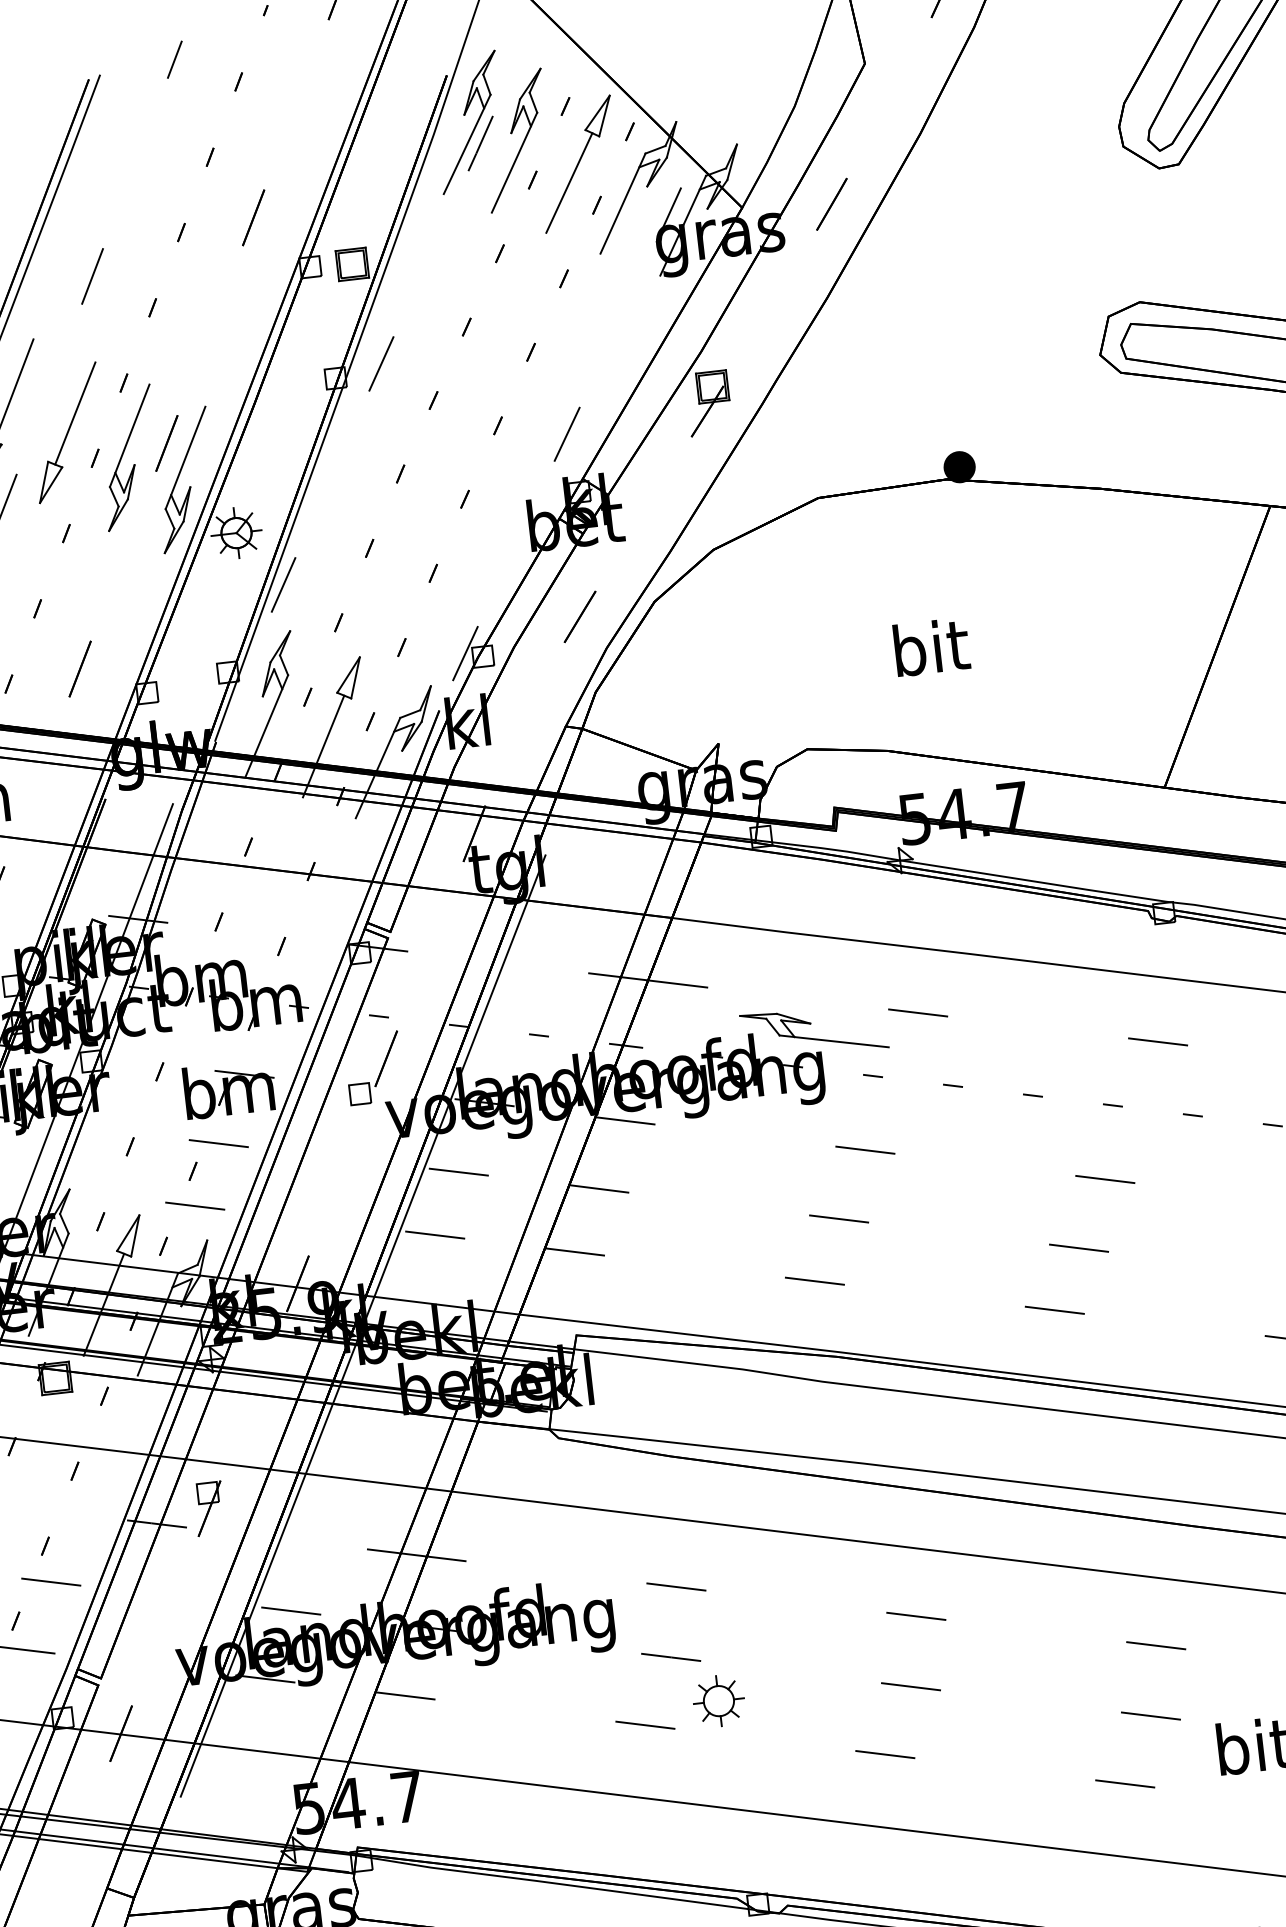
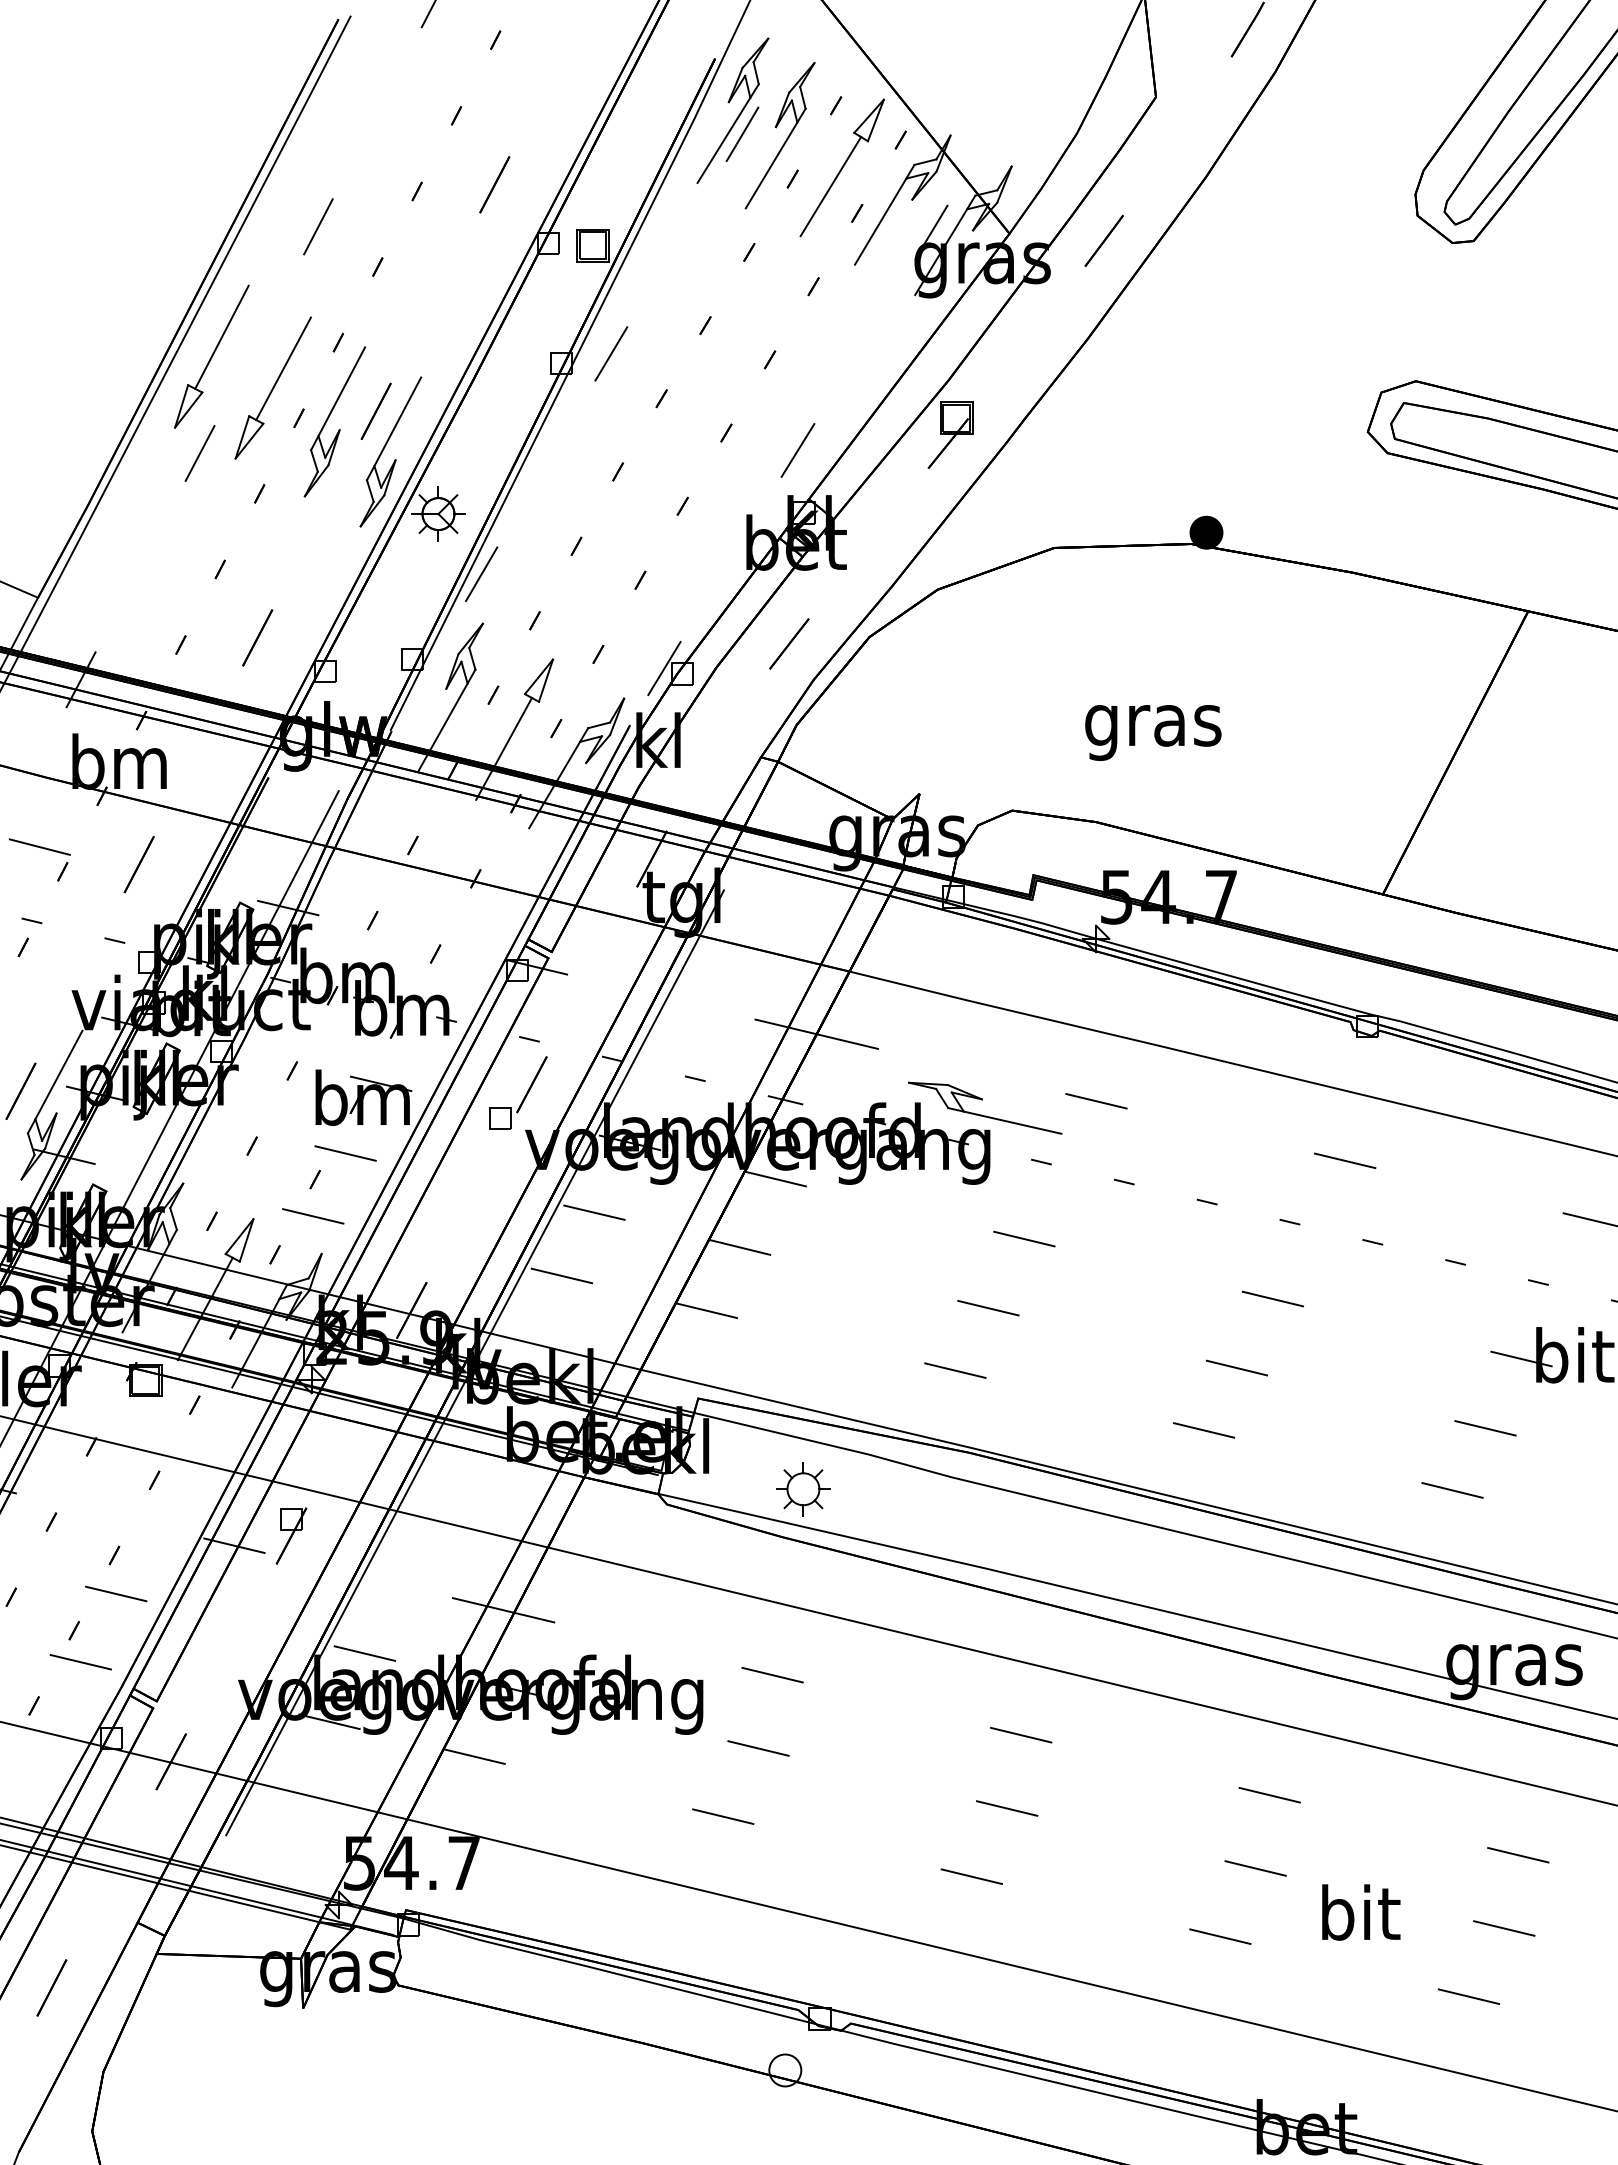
text: (930, 653) -> (1153, 725), bit -> gras
part: (718, 1701) -> (803, 1489), moved

